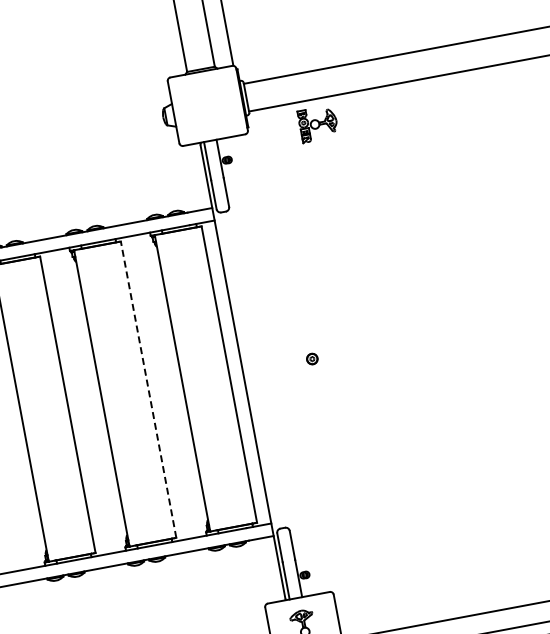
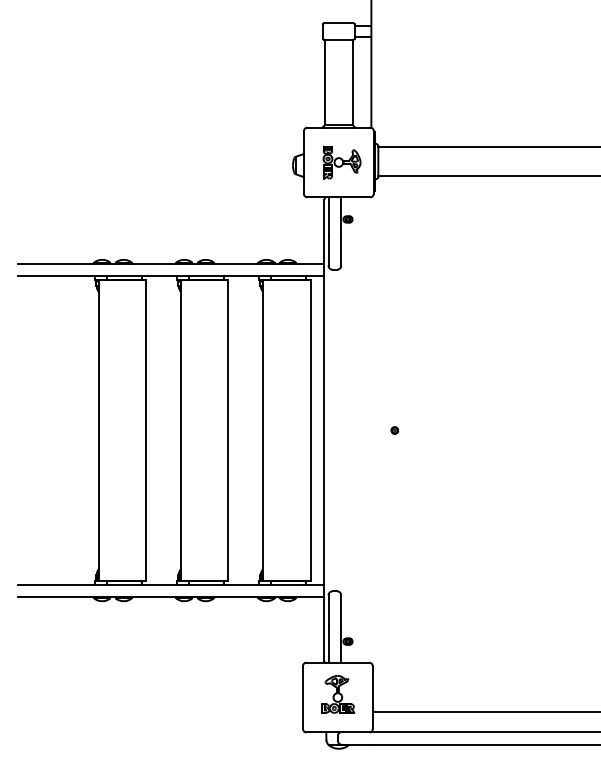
part: (317, 124) -> (341, 162), moved
part: (311, 359) -> (394, 430), size x0.62
line: (148, 389) -> (228, 430), dashed -> solid

